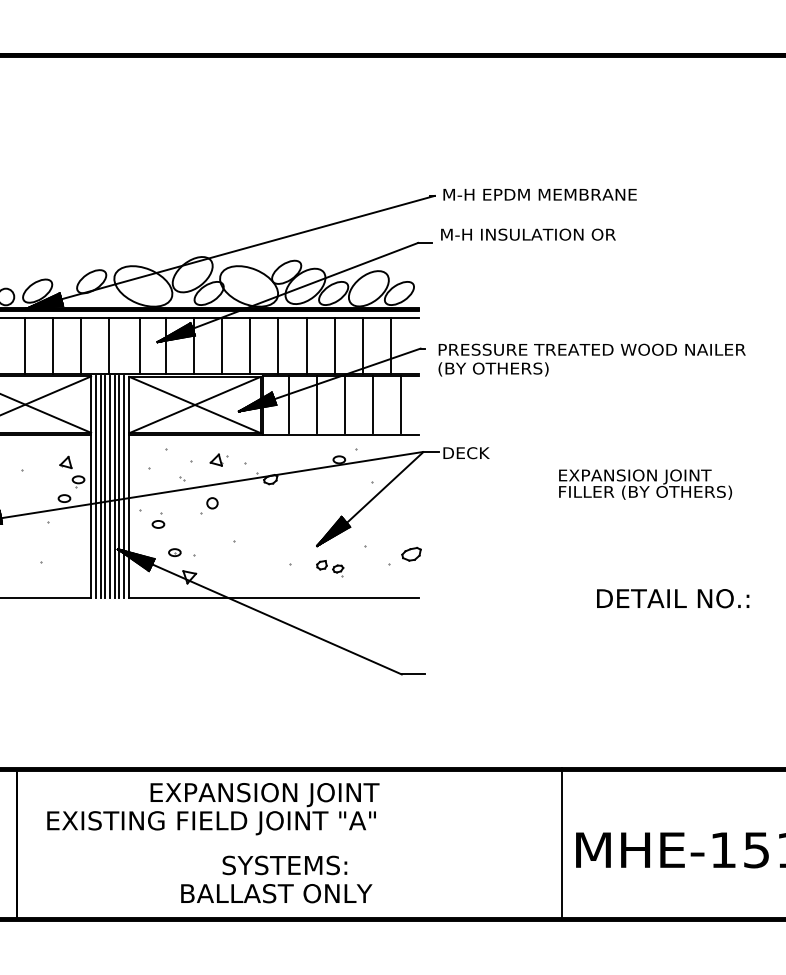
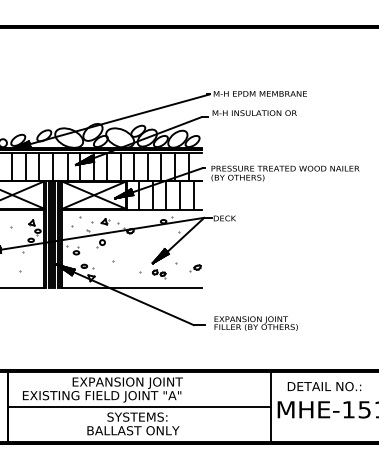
text: (644, 484) -> (255, 323), moved
part: (405, 557) -> (195, 268), size x0.71
text: (673, 598) -> (324, 386), moved
line: (289, 845) -> (139, 407), added

